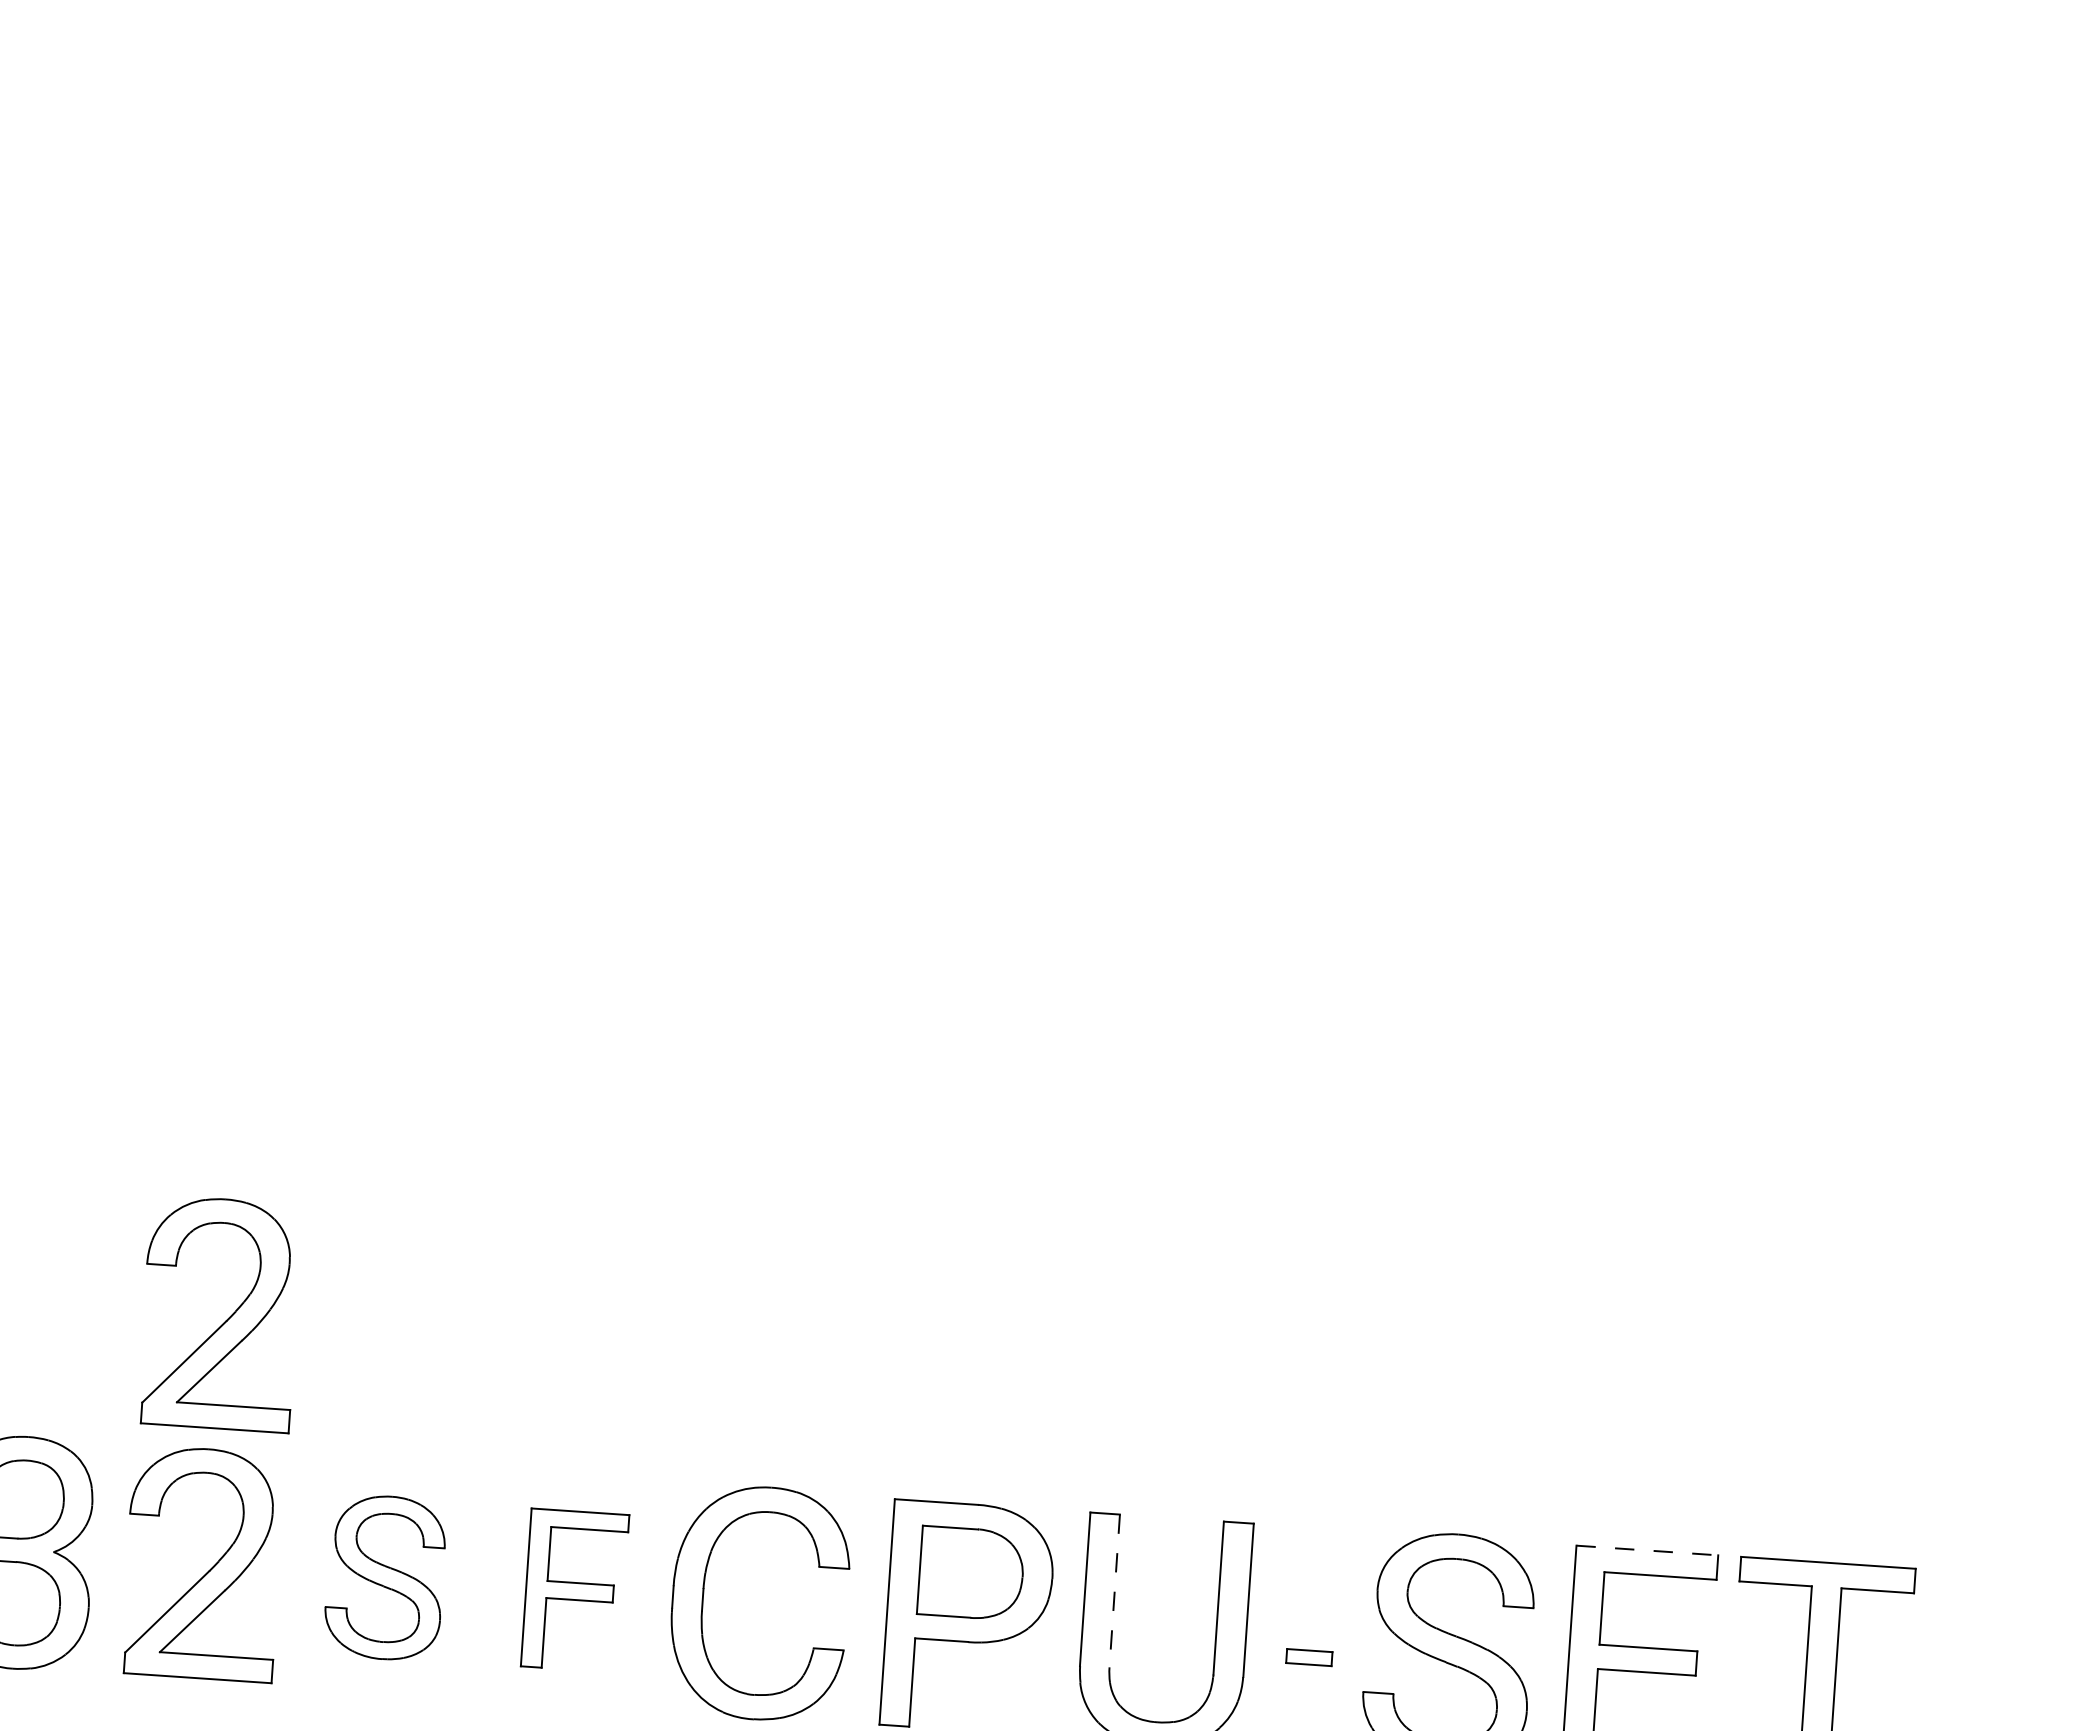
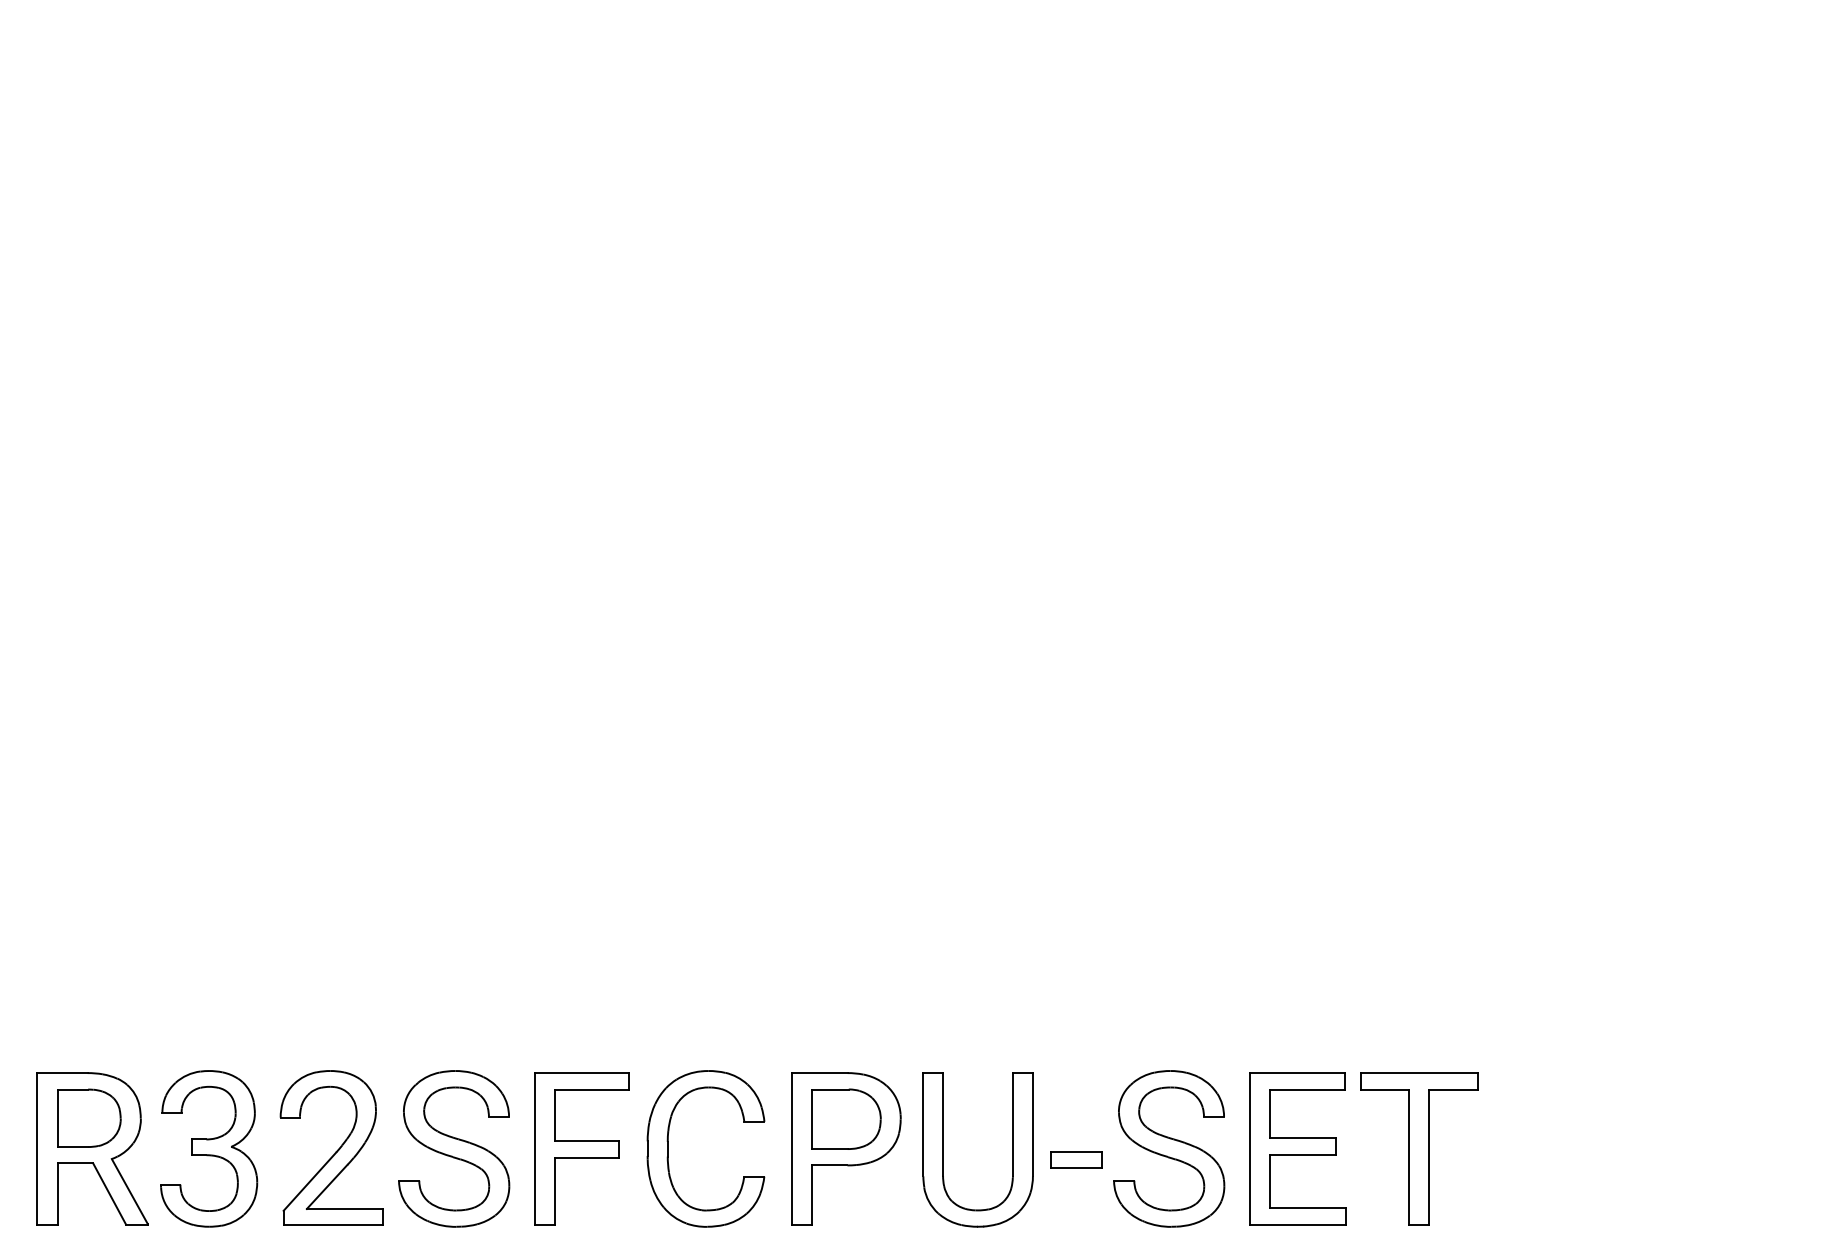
part: (219, 1313) -> (331, 979), removed
line: (1647, 1551) -> (1297, 1073), dashed -> solid
part: (385, 1577) -> (454, 1148), size x1.43
part: (574, 1590) -> (581, 1148), size x1.43
line: (1115, 1591) -> (943, 1124), dashed -> solid
part: (1309, 1656) -> (1076, 1159), size x1.67

